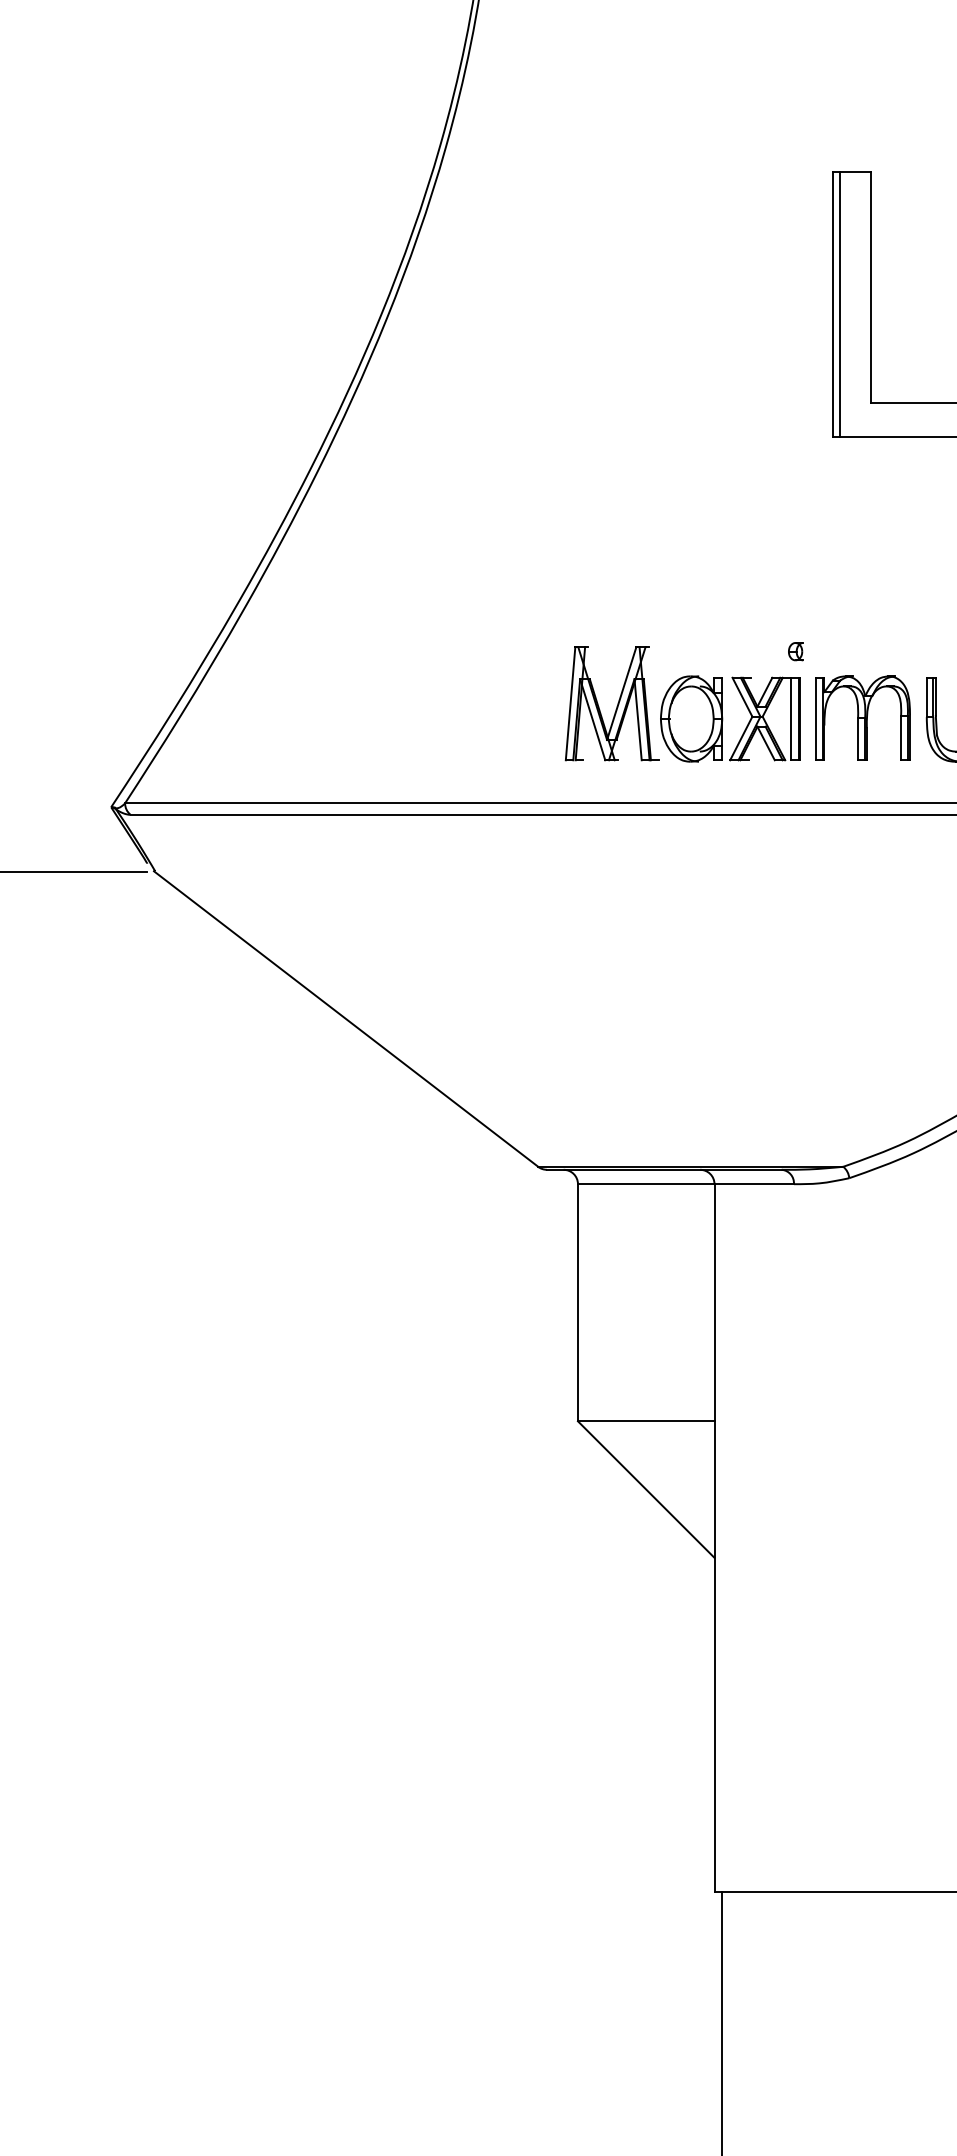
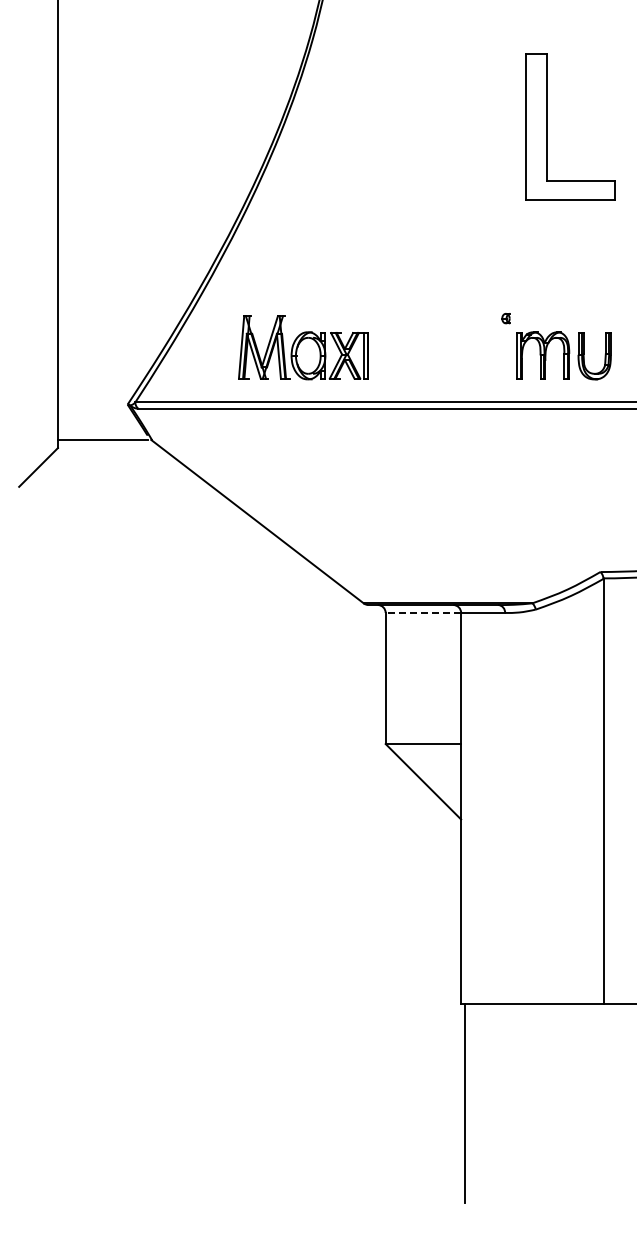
line: (839, 304) -> (530, 126), removed
part: (682, 703) -> (303, 347), moved
line: (646, 1183) -> (423, 612), solid -> dashed

